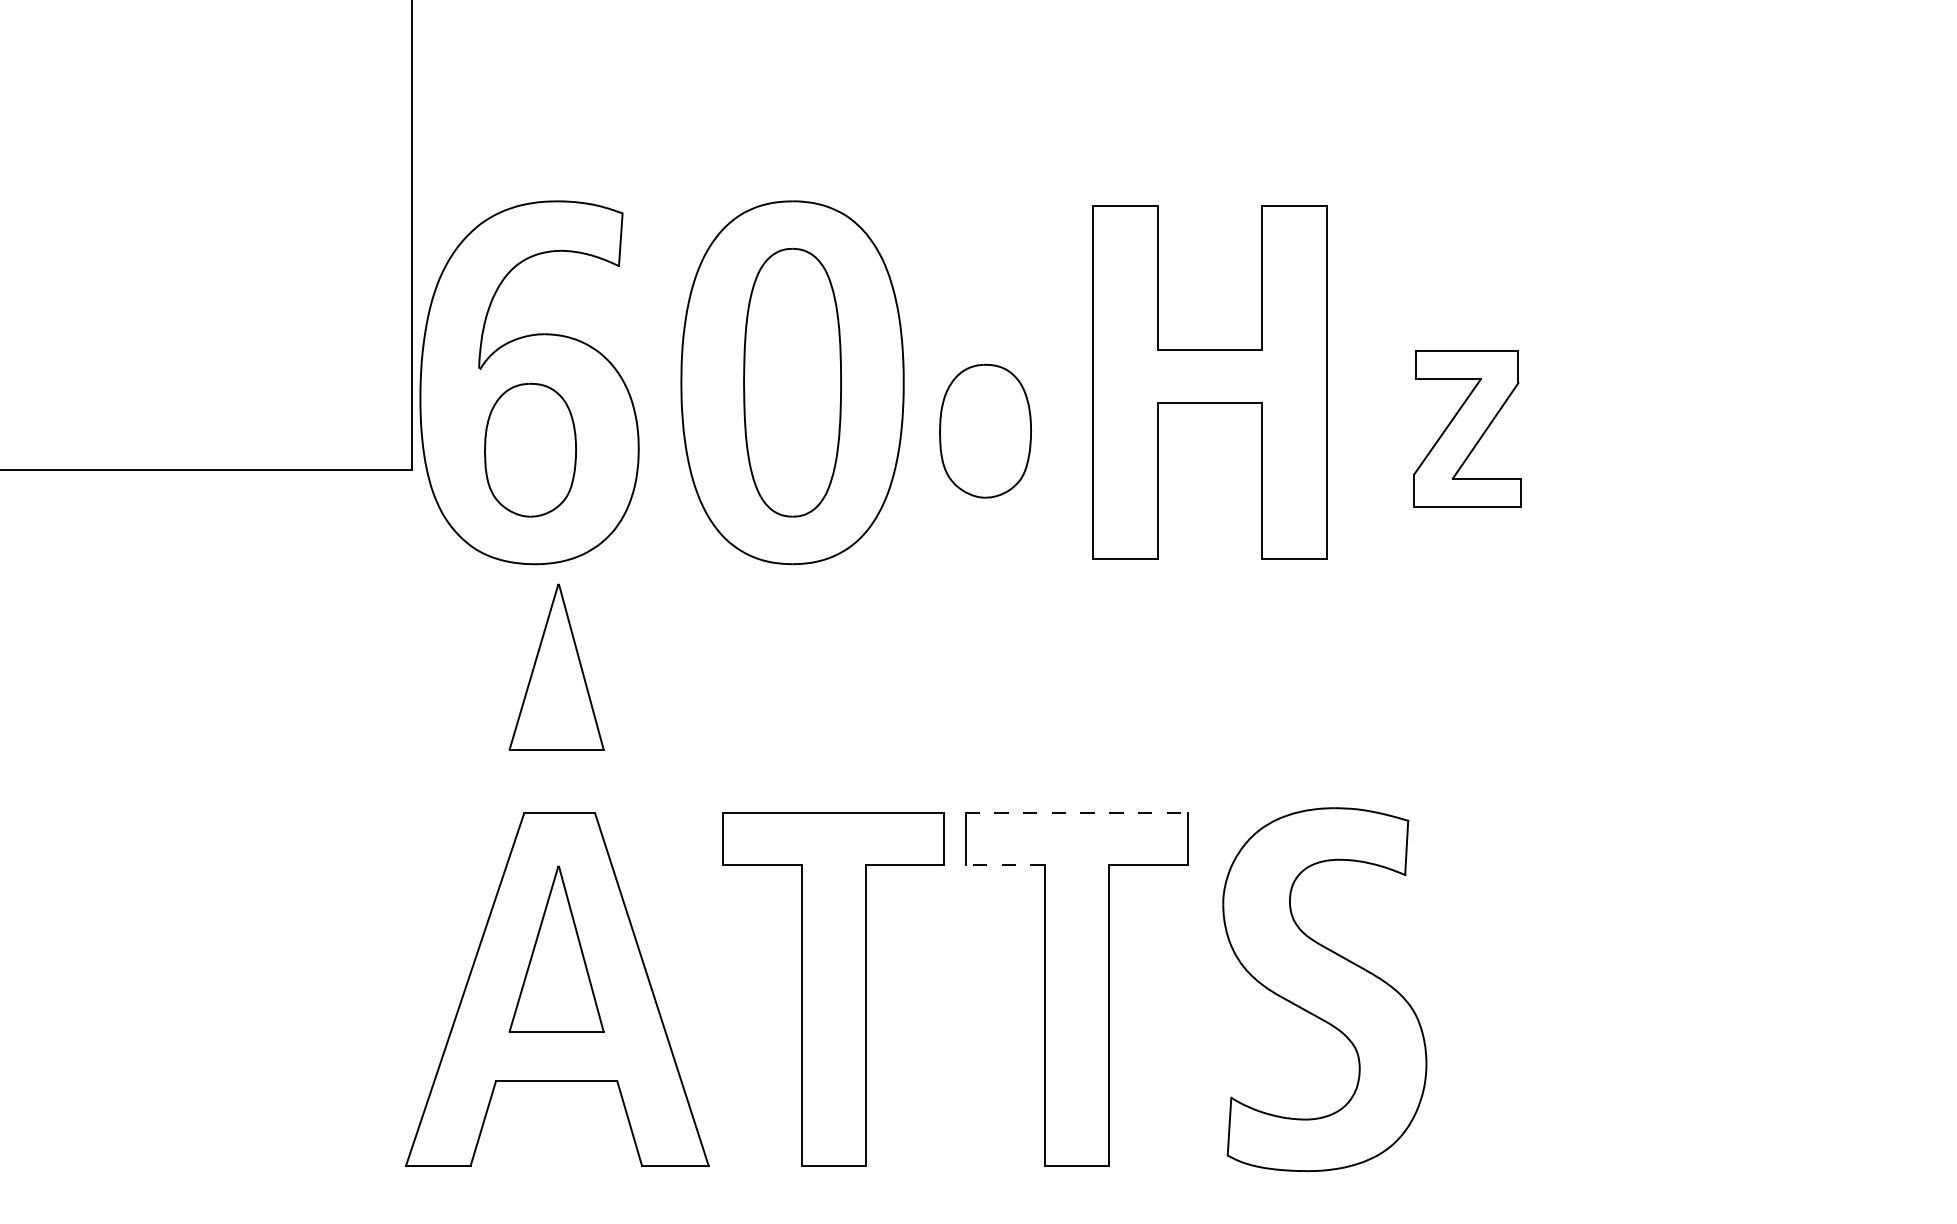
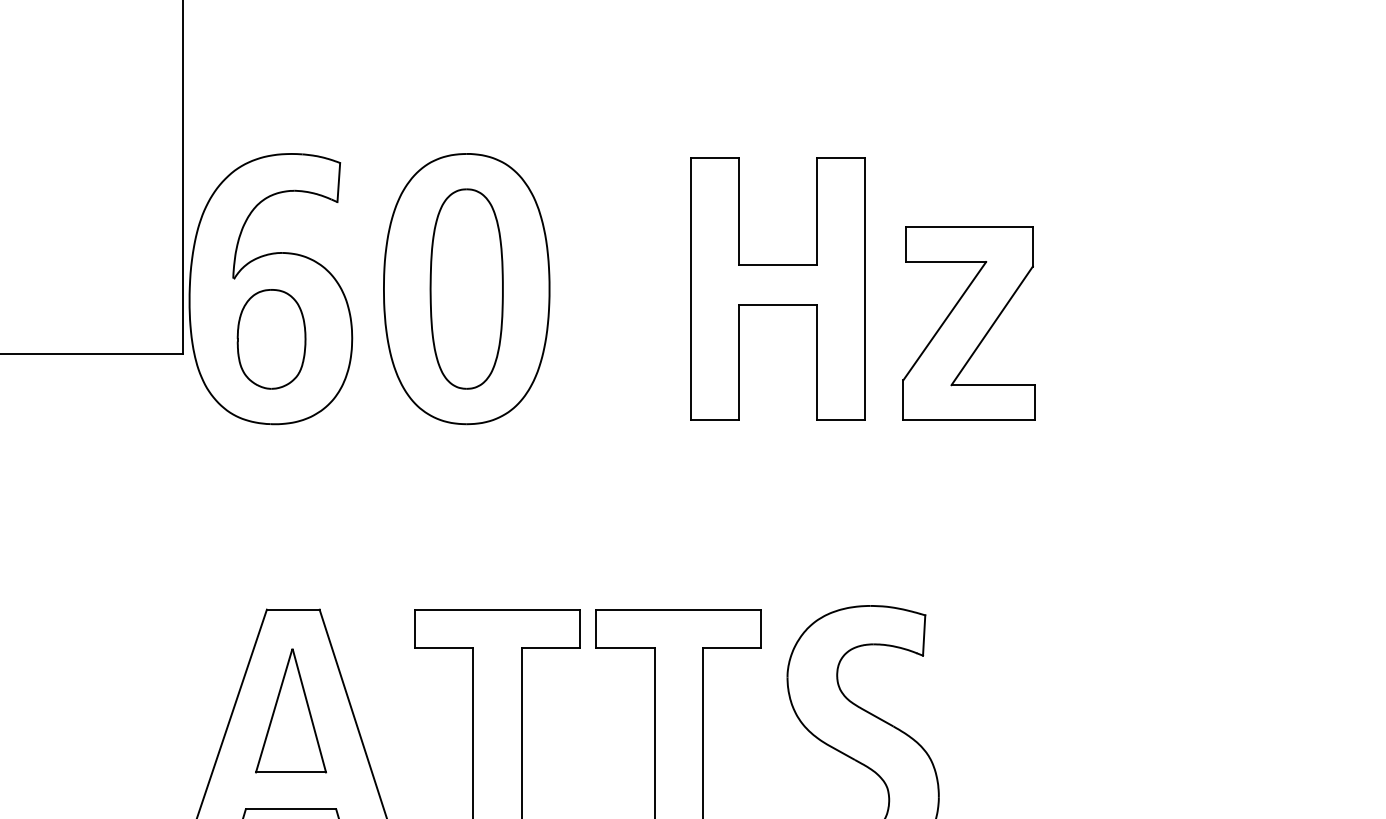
part: (1466, 428) -> (968, 323), size x1.67
part: (985, 431) -> (610, 325), removed
part: (556, 666) -> (290, 500), removed
line: (1076, 813) -> (678, 609), dashed -> solid
line: (1004, 864) -> (624, 647), dashed -> solid

